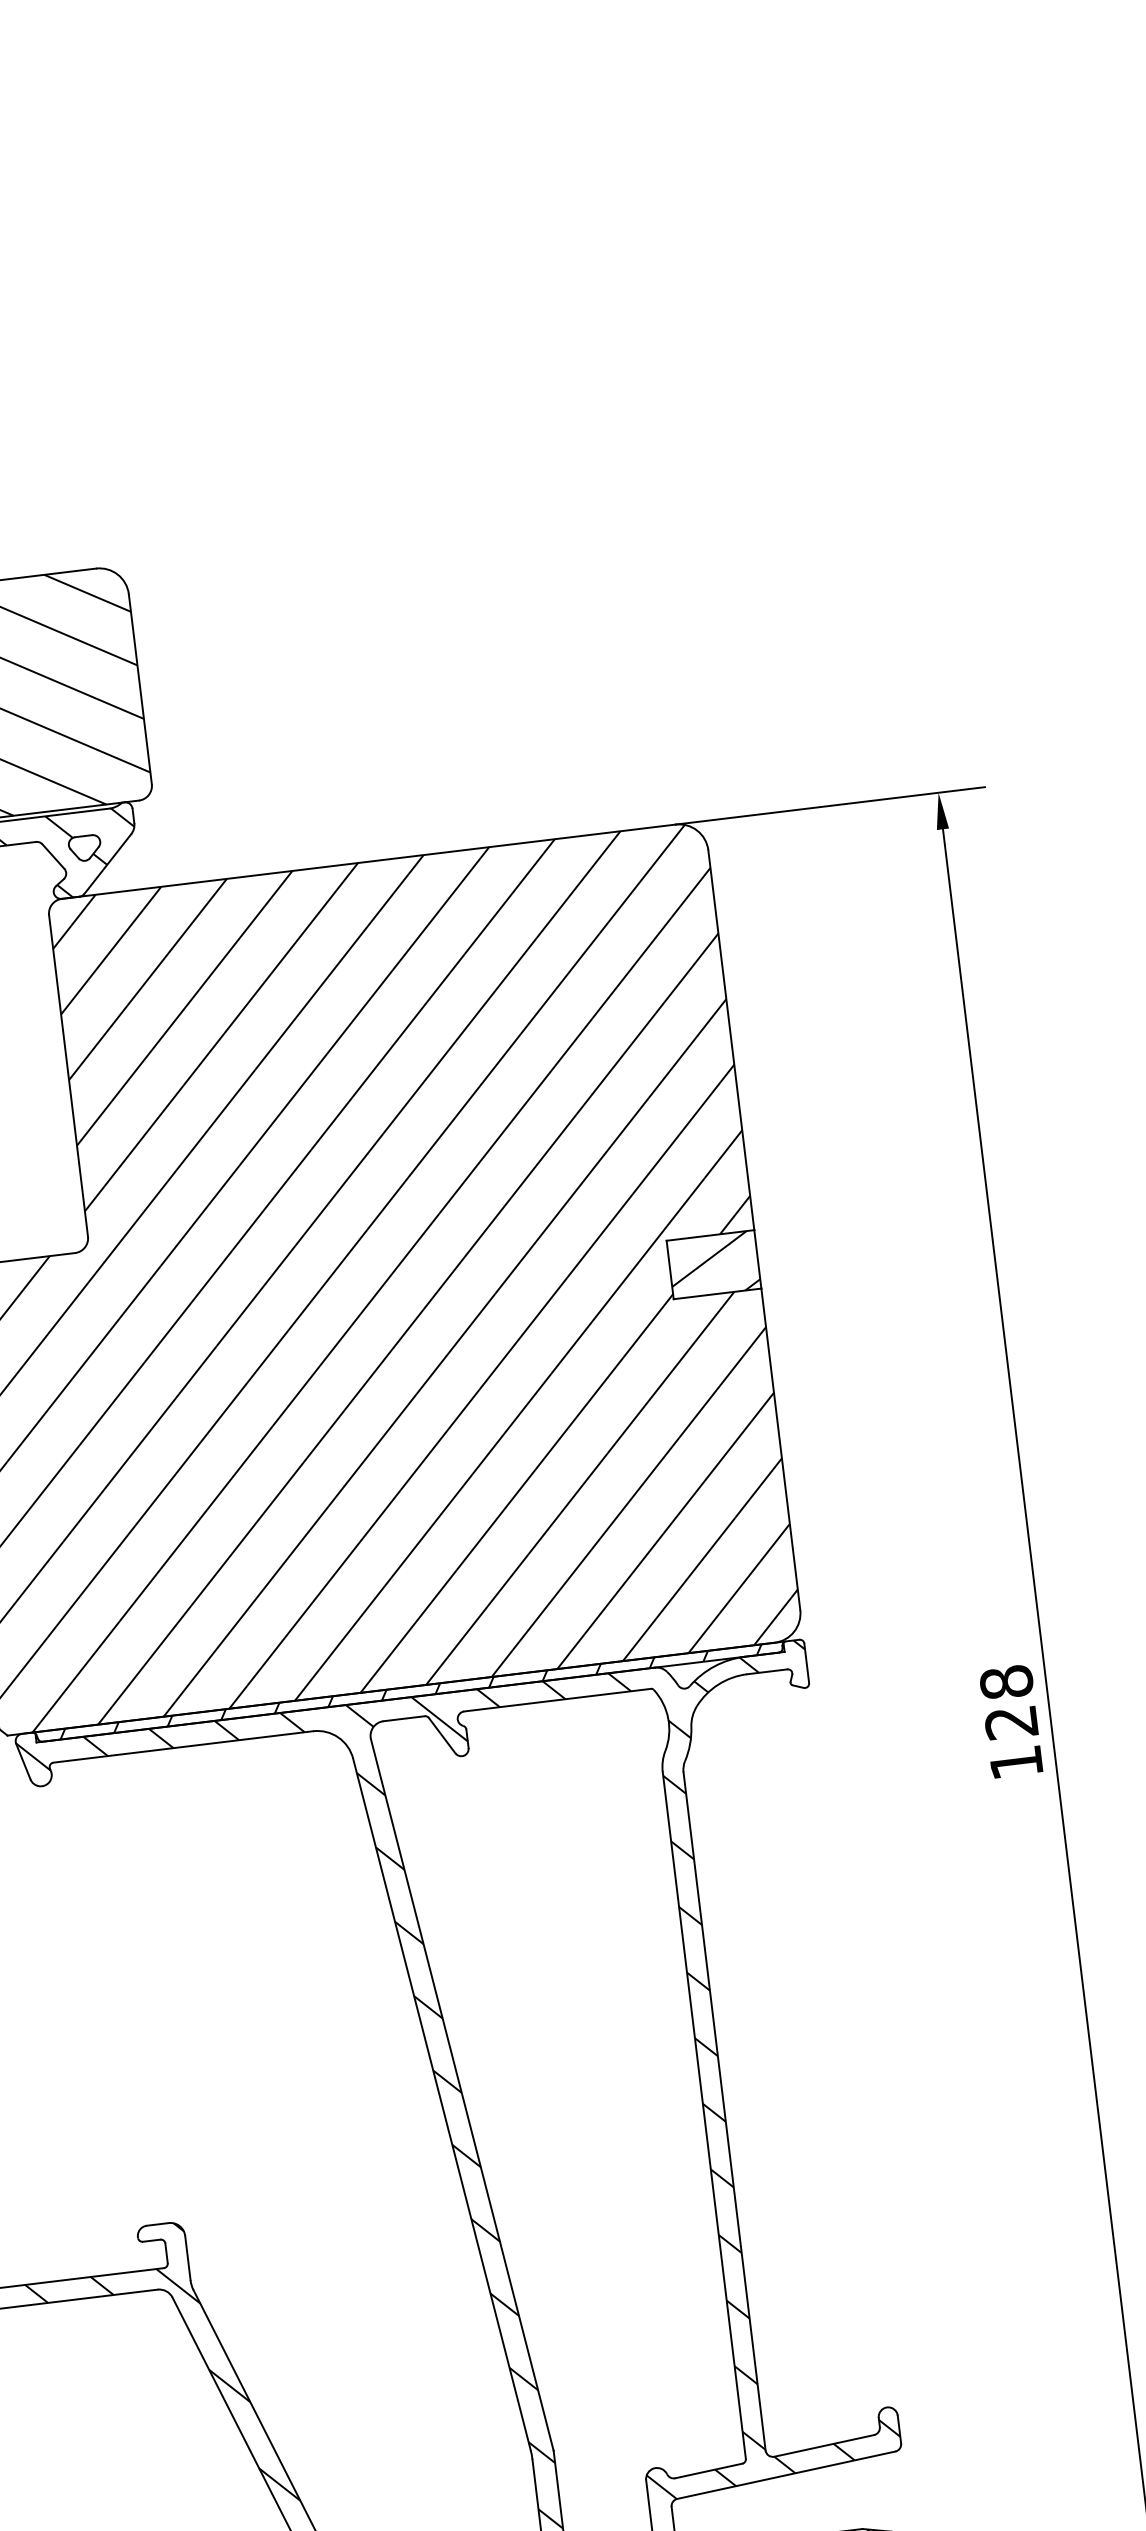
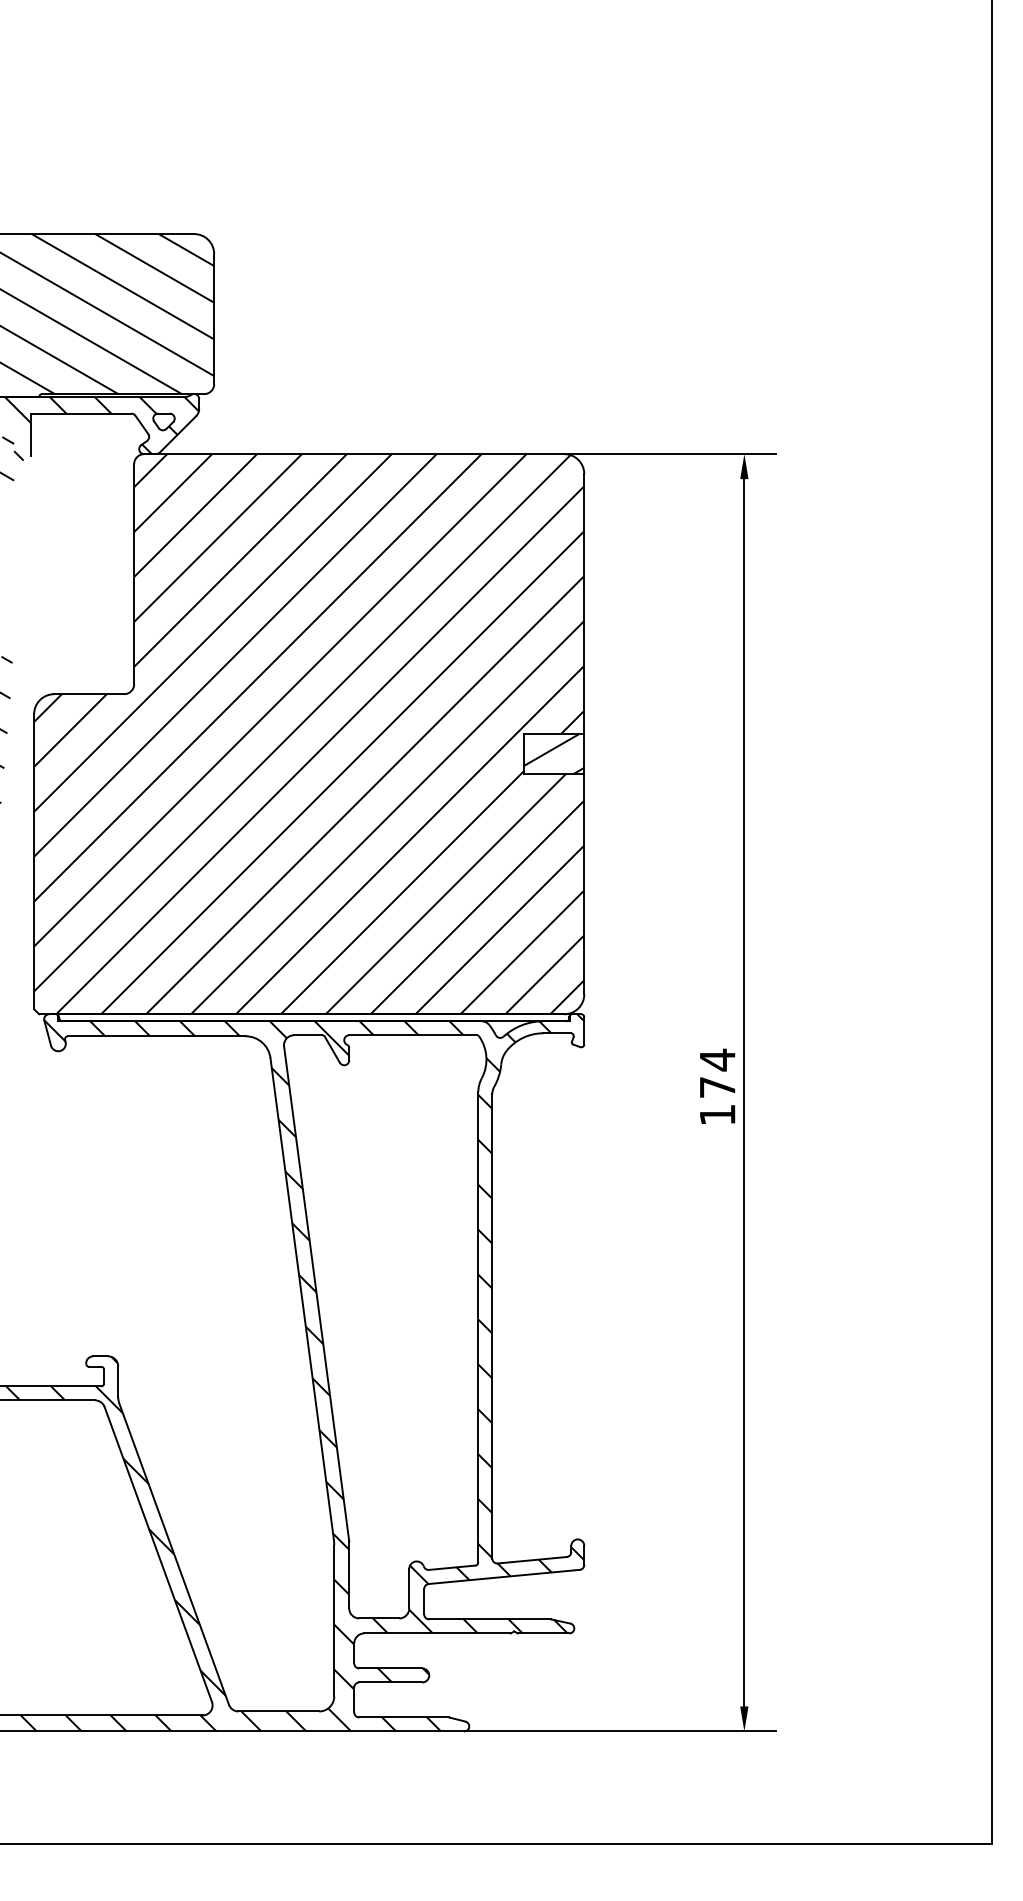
hatch: (410, 1691) -> (314, 1017), removed
text: (1008, 1700) -> (717, 1072), 128 -> 174

